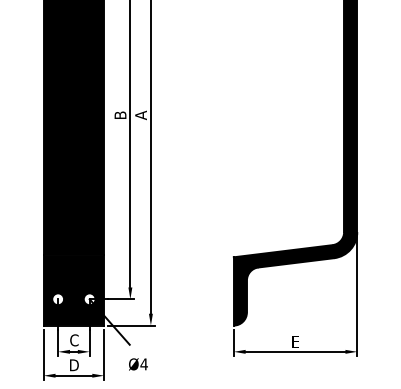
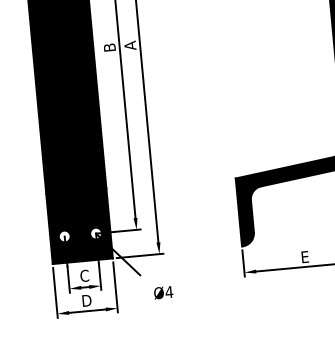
text: (138, 364) -> (163, 292), moved

